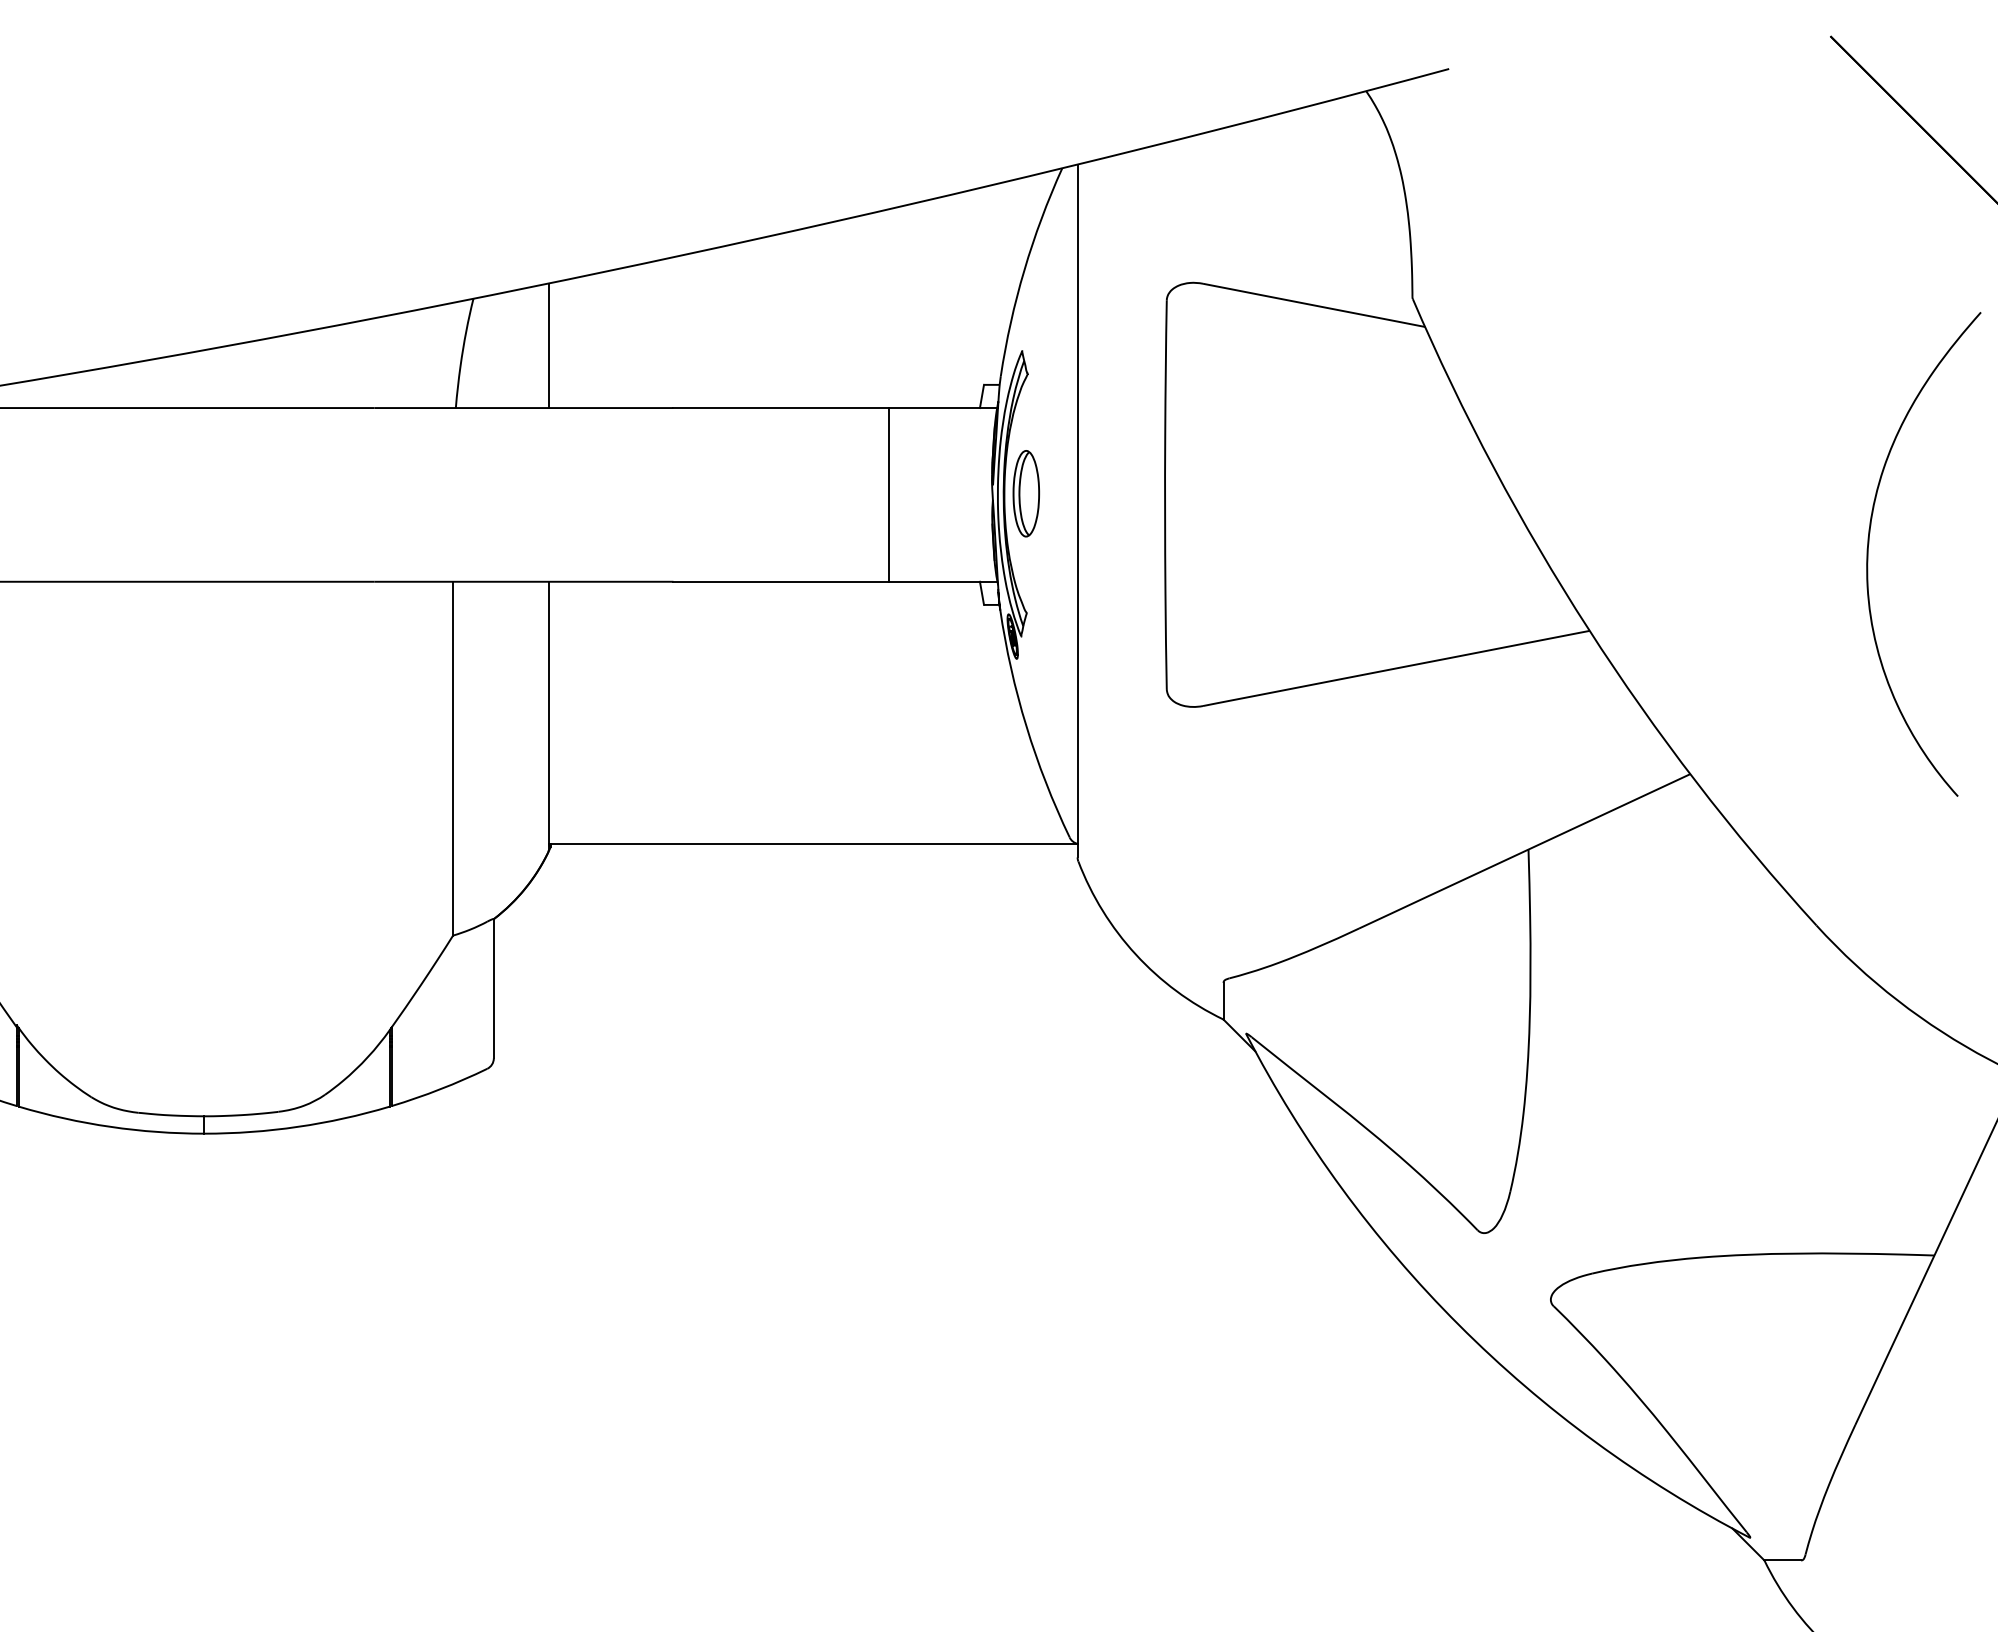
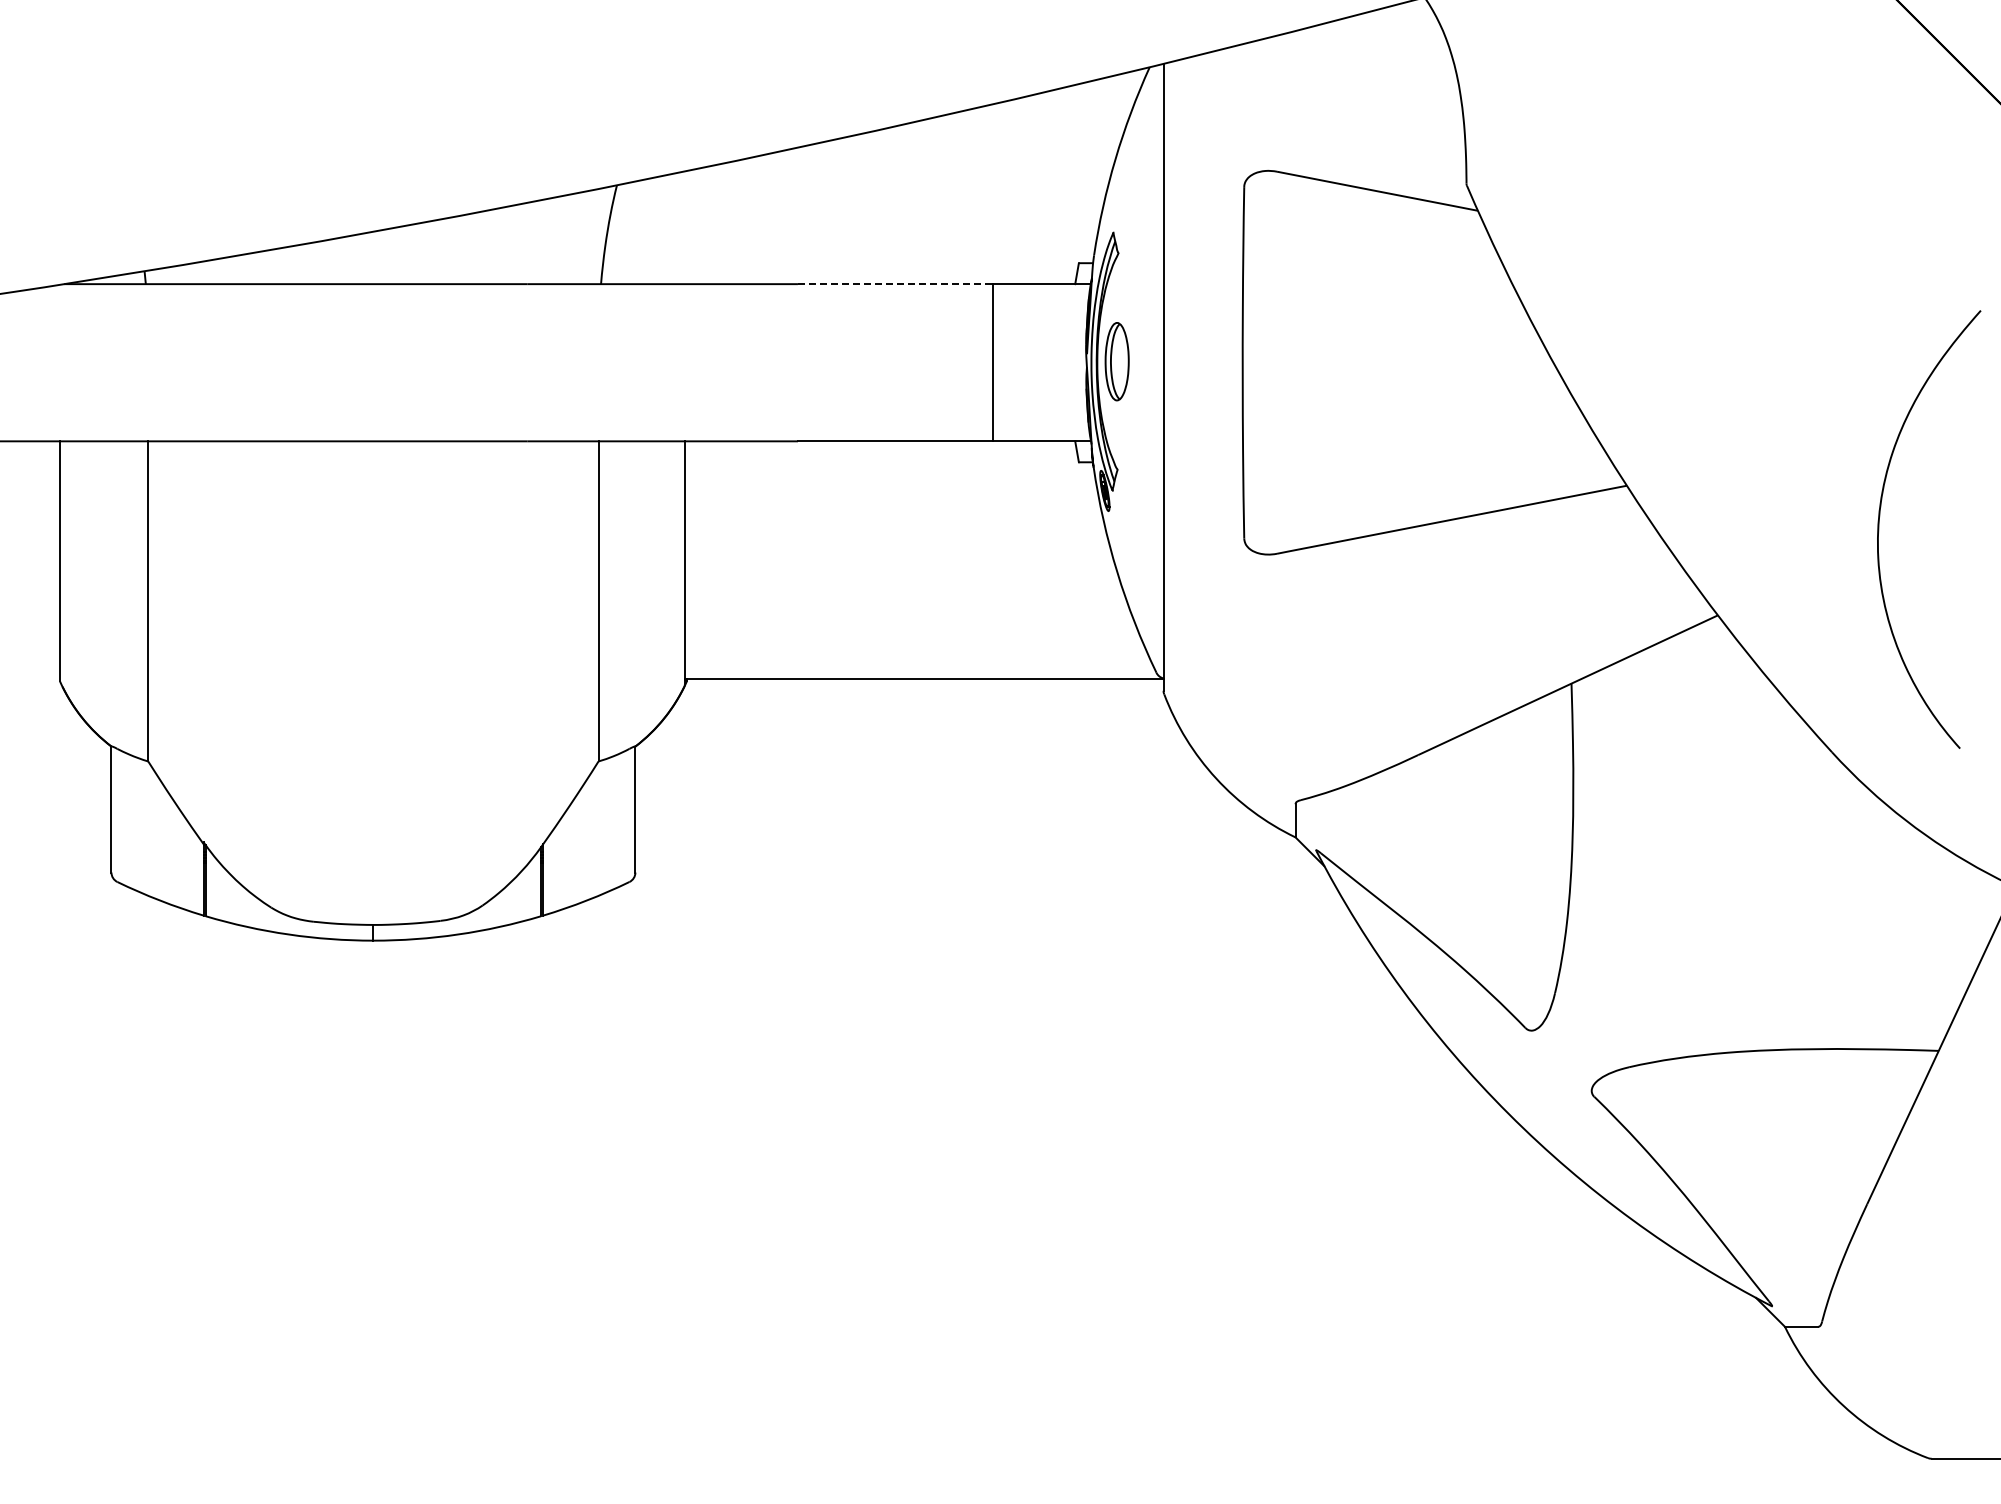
line: (548, 345) -> (684, 227), removed
line: (781, 408) -> (895, 284), solid -> dashed
curve: (1868, 554) -> (1879, 529), moved

